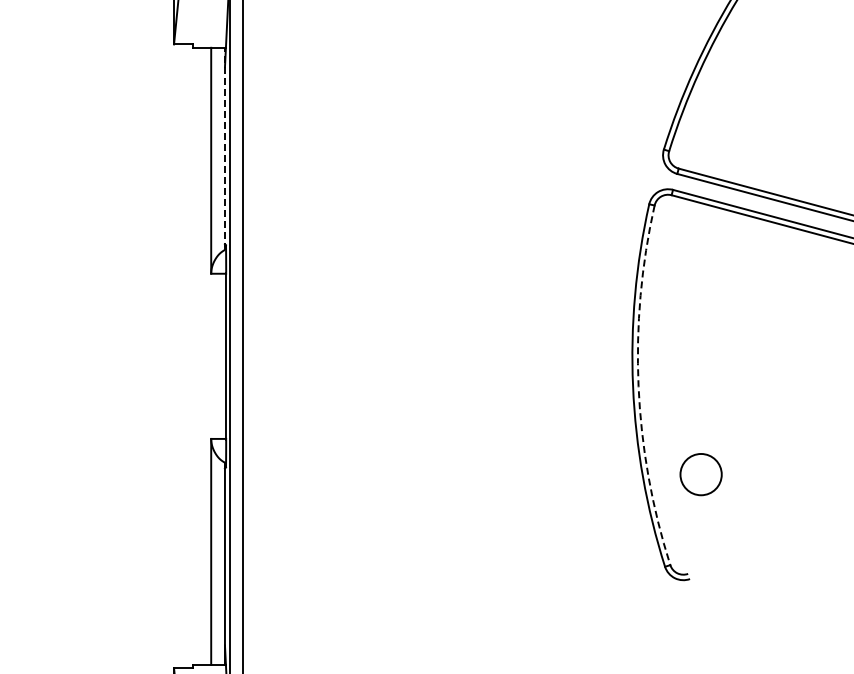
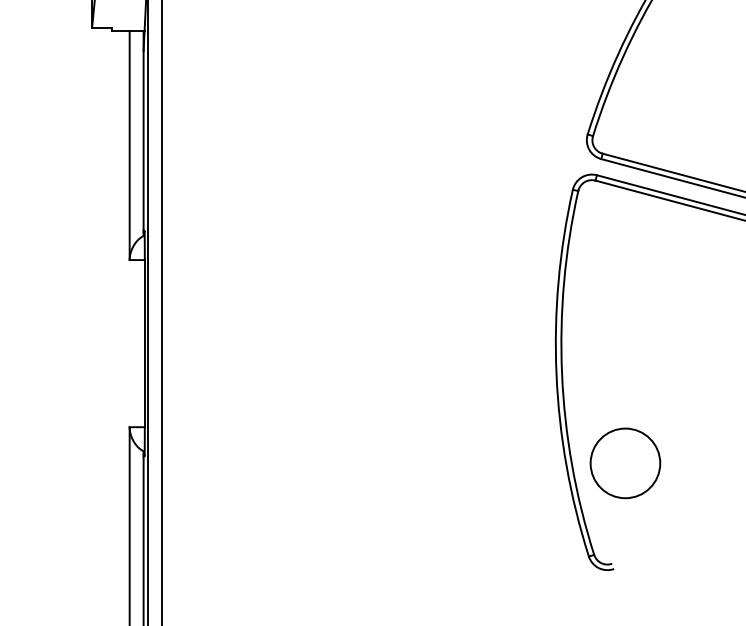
line: (224, 148) -> (143, 133), dashed -> solid
arc: (638, 386) -> (562, 374), dashed -> solid
circle: (700, 474) -> (624, 463), size x1.67

